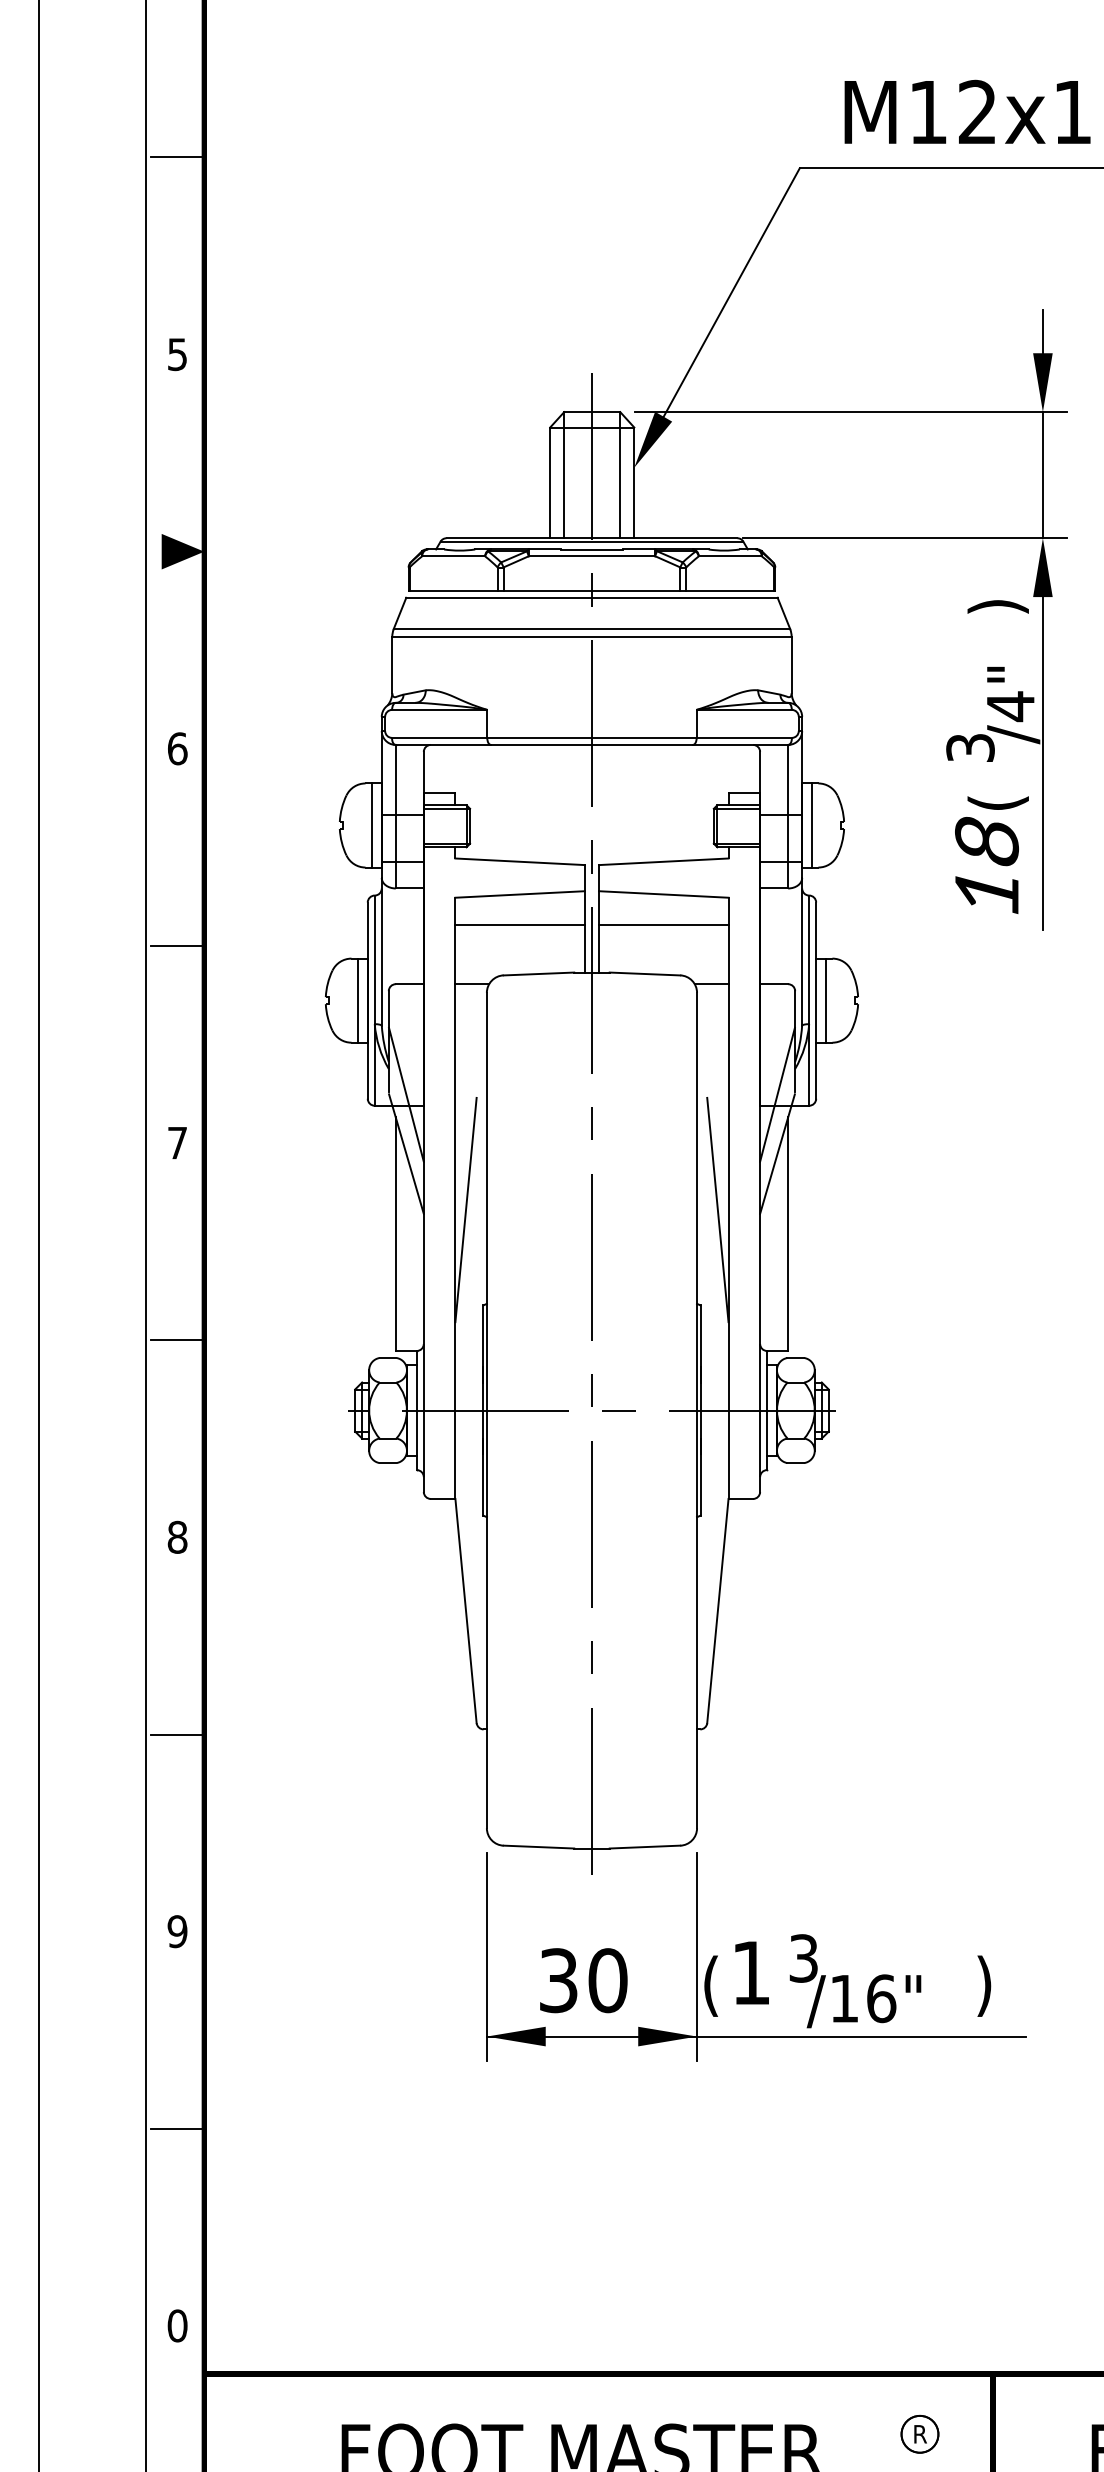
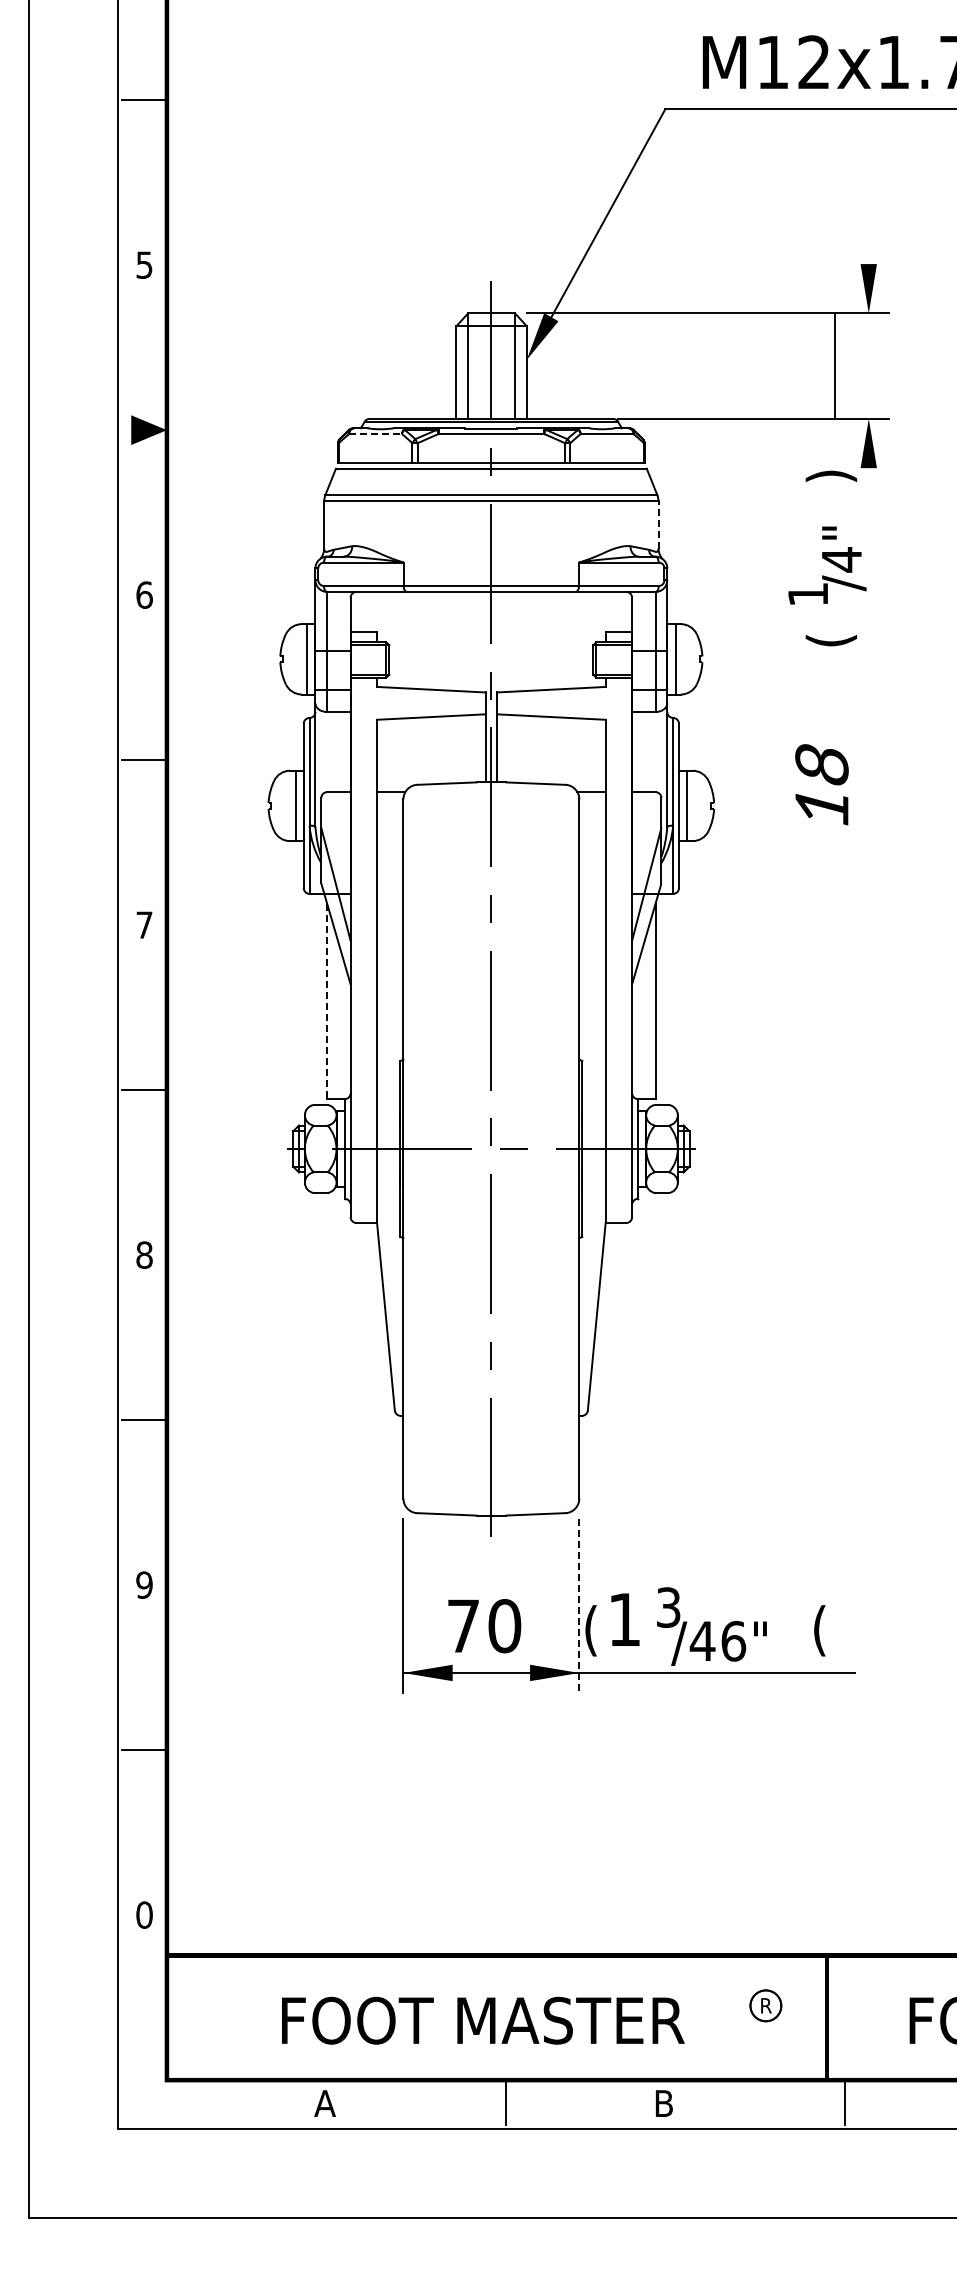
line: (1042, 332) -> (868, 246), removed
line: (1042, 474) -> (834, 365), moved
line: (454, 556) -> (376, 434), solid -> dashed
line: (791, 665) -> (658, 525), solid -> dashed
text: (969, 748) -> (807, 594), 3 -> 1
line: (1042, 763) -> (868, 607), removed
text: (986, 865) -> (821, 784), moved
line: (520, 924) -> (431, 742), removed
line: (663, 924) -> (551, 742), removed
line: (465, 1209) -> (385, 980), removed
line: (717, 1209) -> (596, 980), removed
line: (396, 1234) -> (327, 1001), solid -> dashed
line: (697, 1957) -> (579, 1606), solid -> dashed
text: (558, 1981) -> (463, 1626), 30 -> 70
text: (984, 1985) -> (819, 1630), ) -> (
text: (844, 1997) -> (702, 1640), /16" -> /46"

